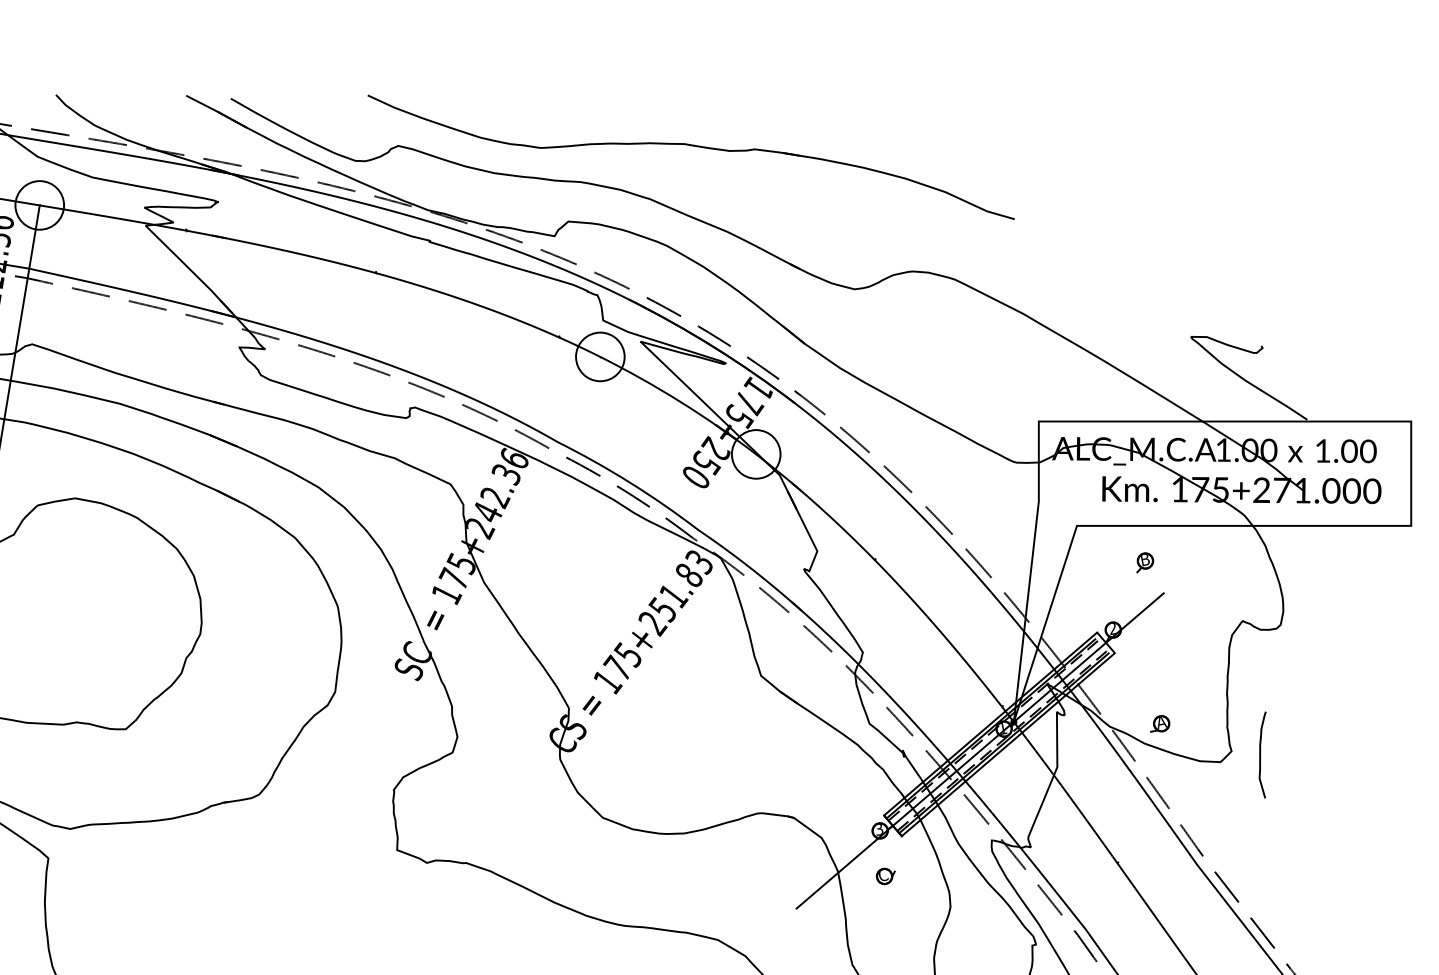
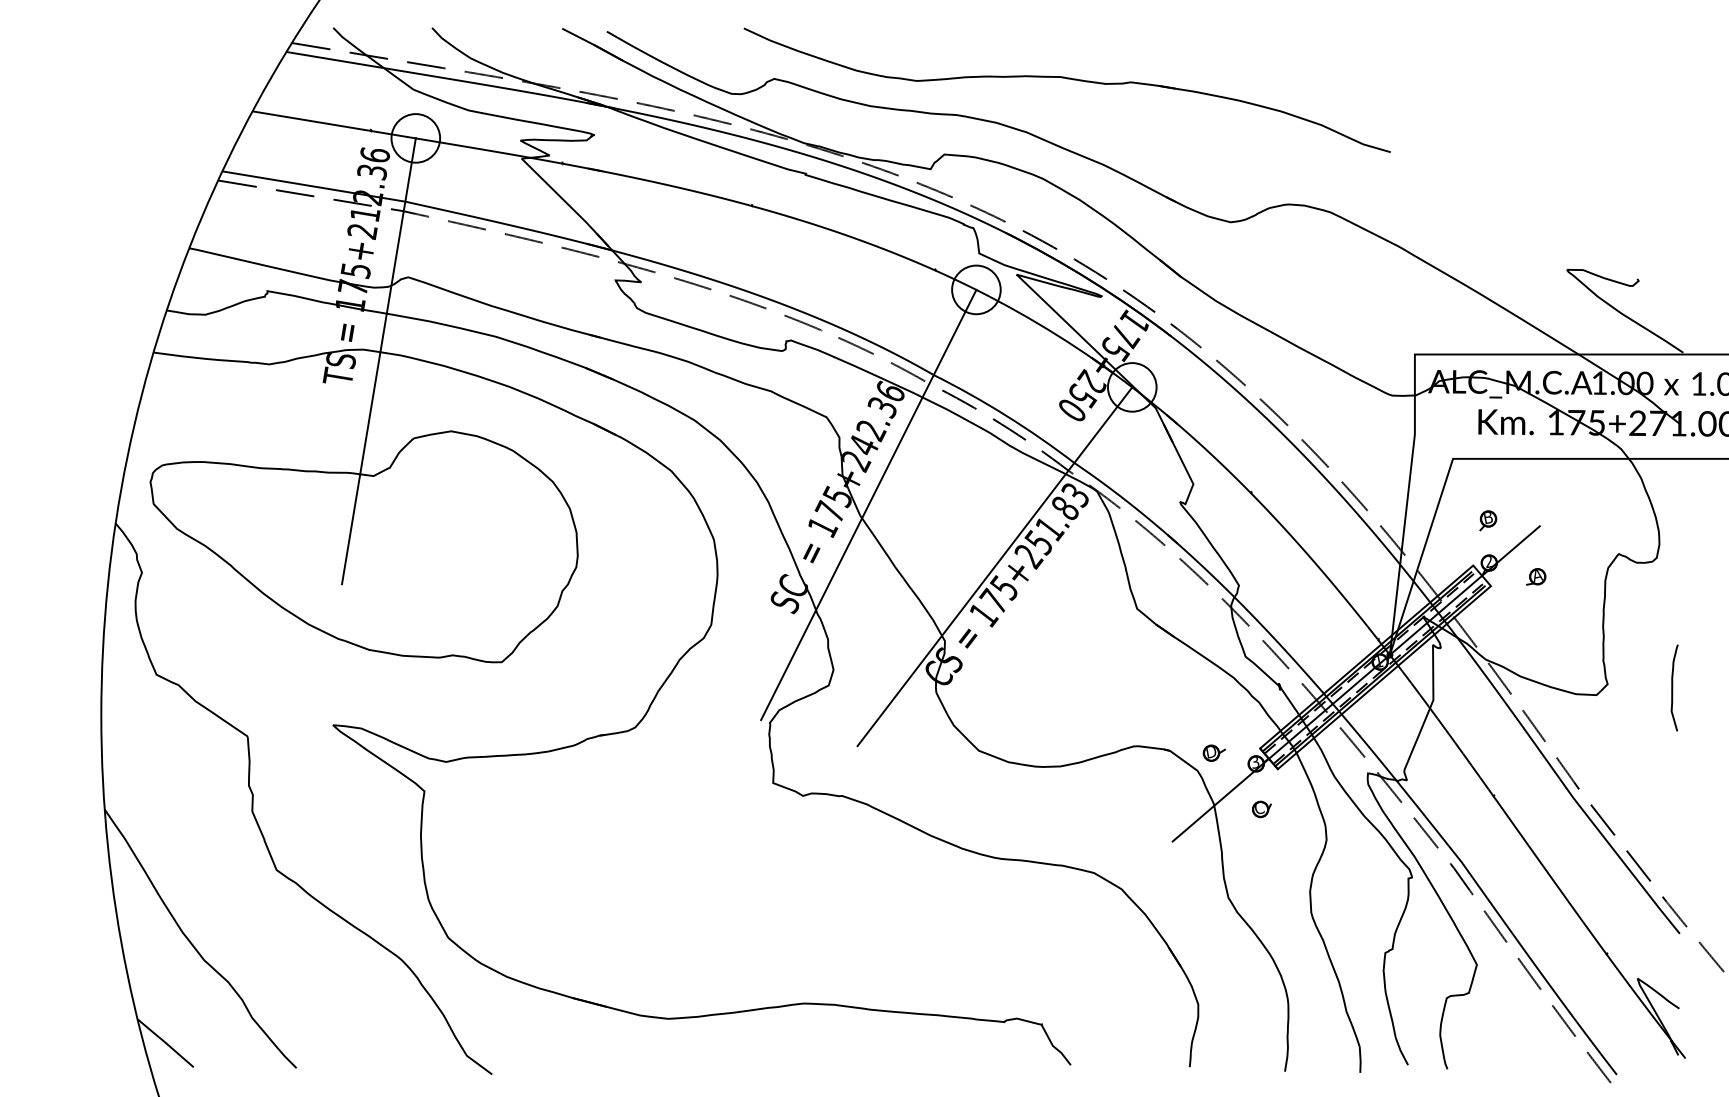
part: (1145, 562) -> (1488, 520), moved
line: (492, 571) -> (868, 504), added
line: (618, 633) -> (994, 566), added
part: (1160, 723) -> (1536, 576), moved
curve: (1261, 754) -> (1673, 687), moved
part: (837, 819) -> (1213, 752), added

